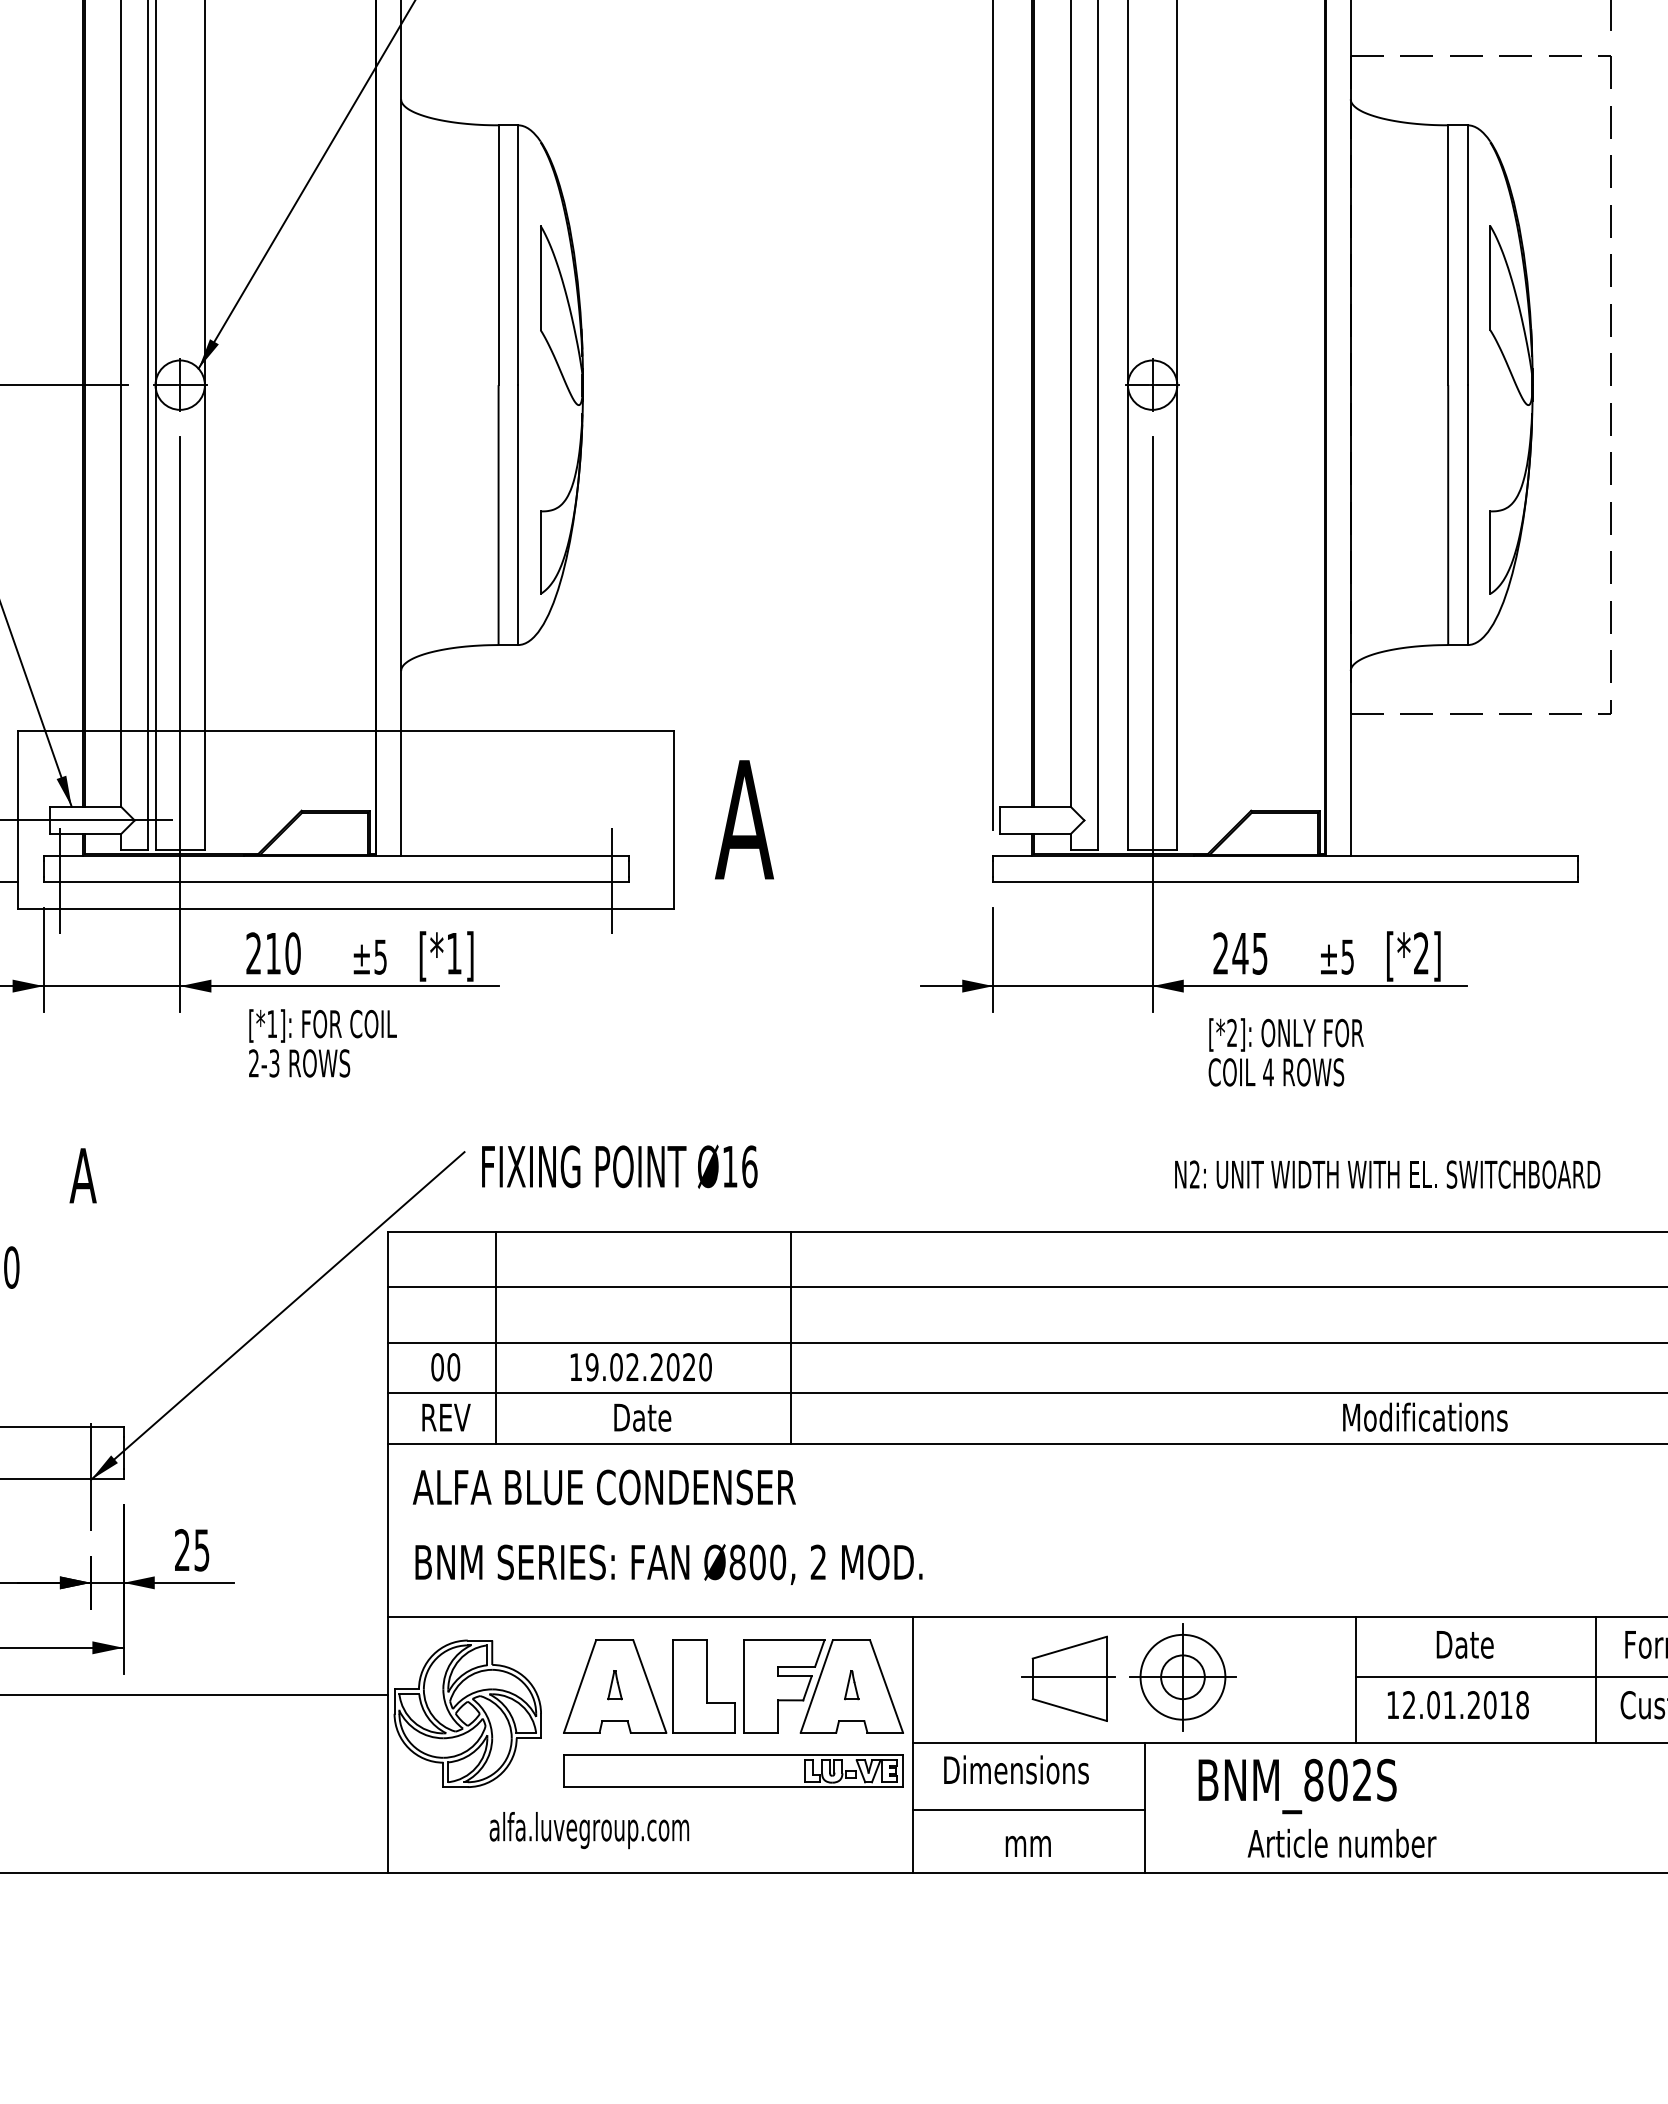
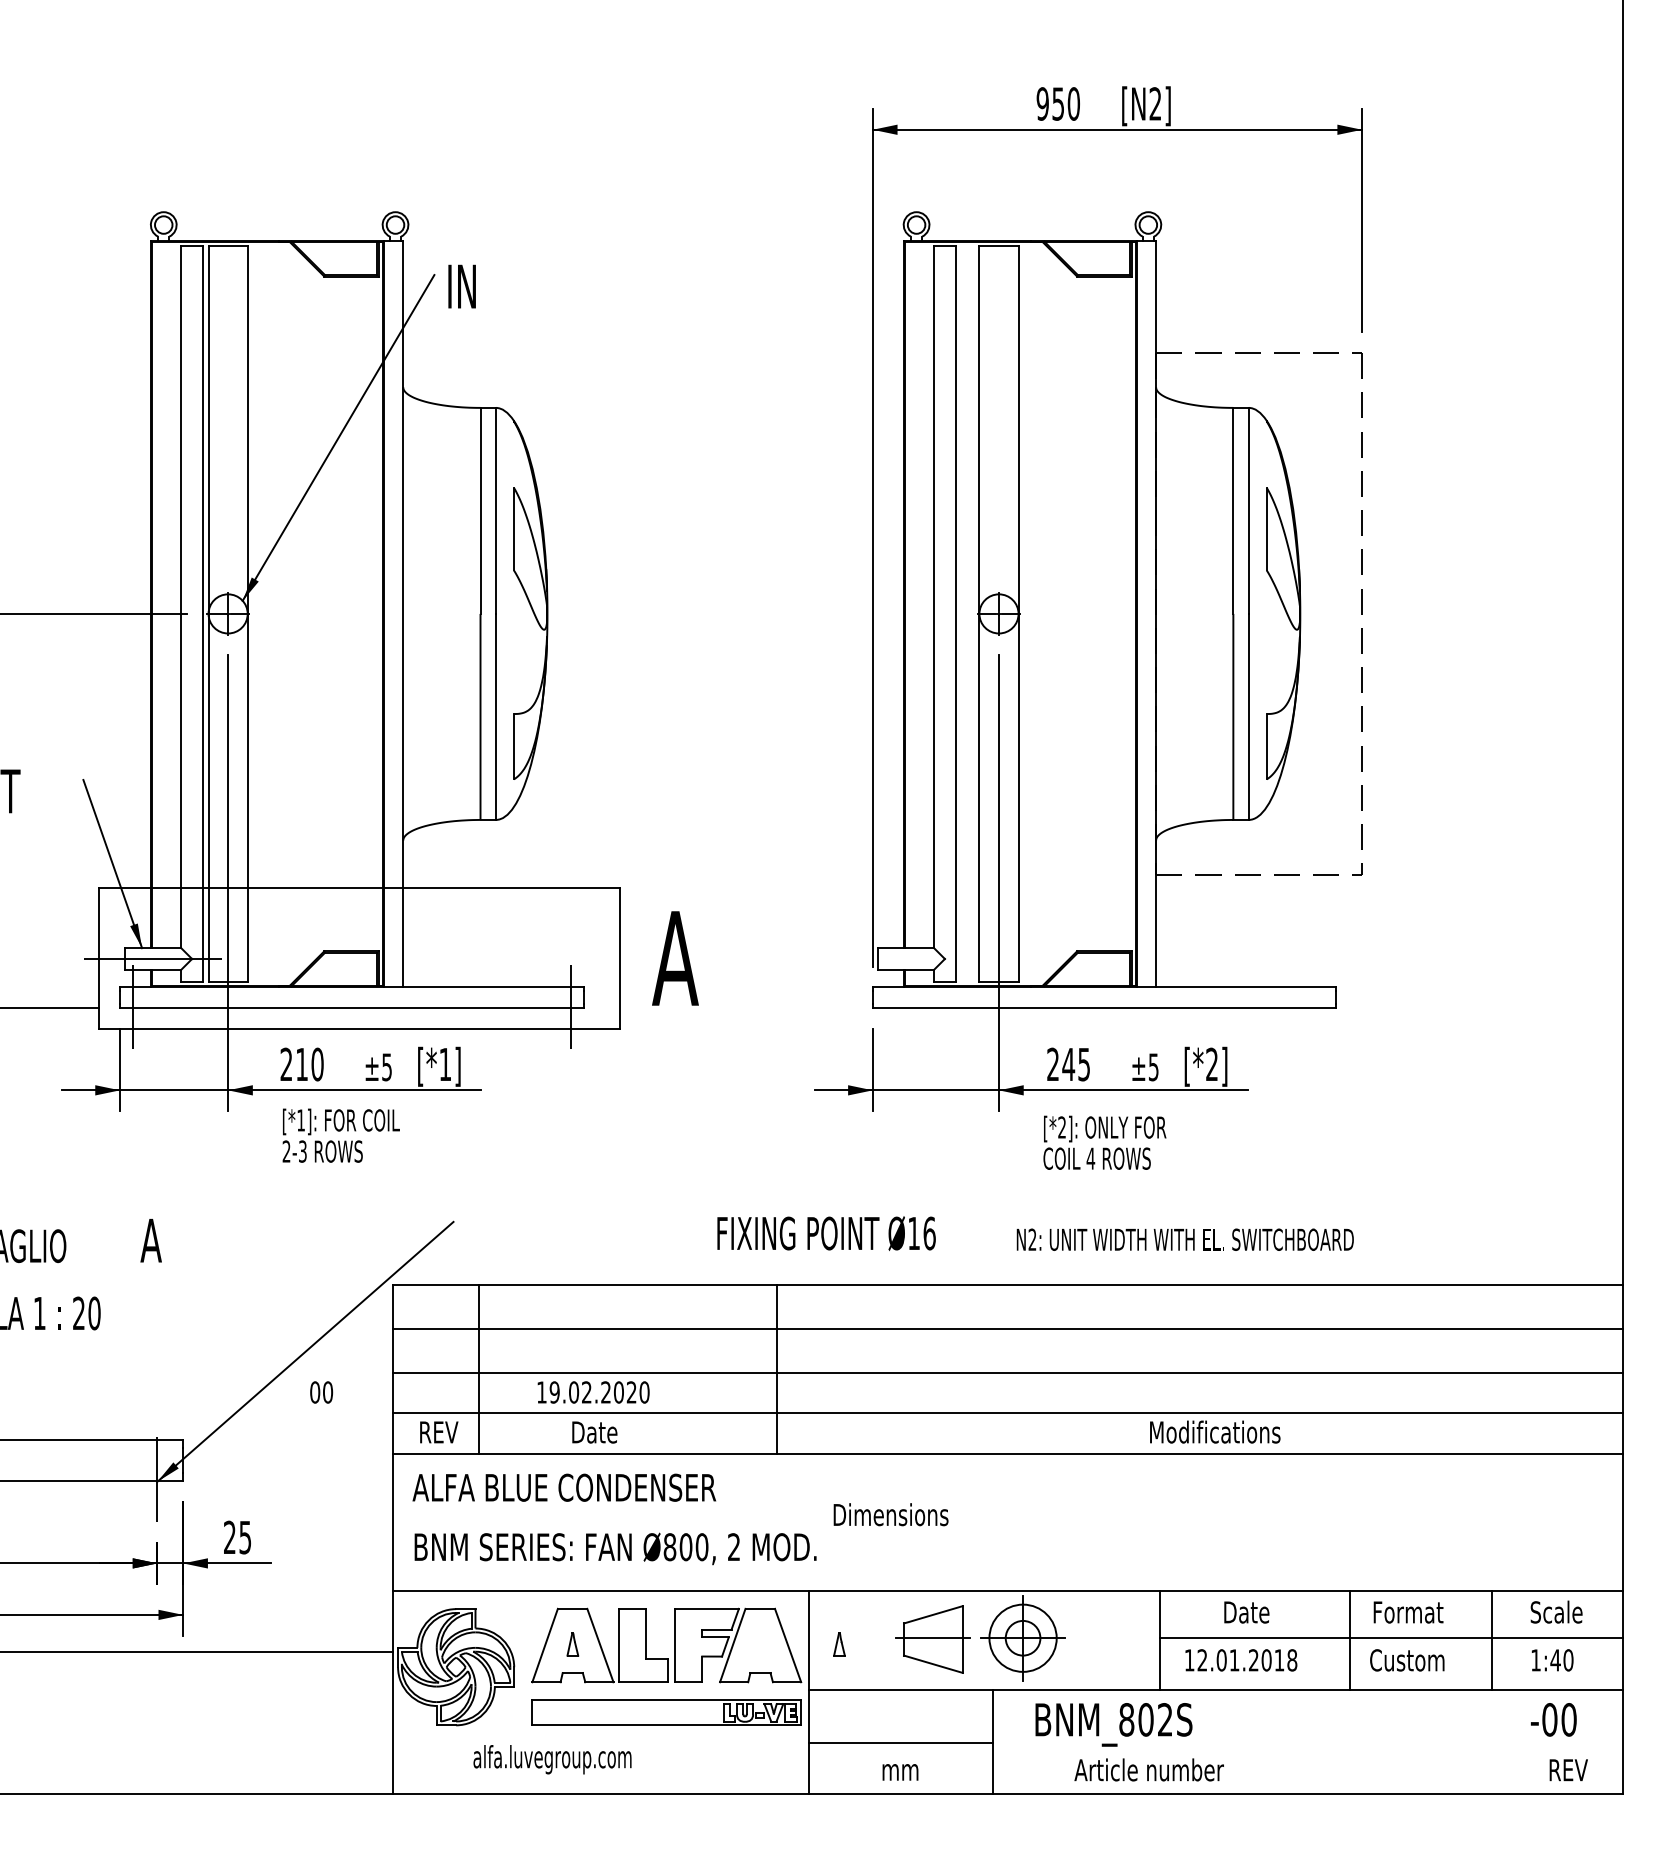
text: (619, 1166) -> (826, 1233), moved
line: (791, 1338) -> (777, 1369), moved
text: (445, 1367) -> (321, 1392), moved
part: (851, 1685) -> (839, 1644), moved
text: (1015, 1769) -> (890, 1514), moved

